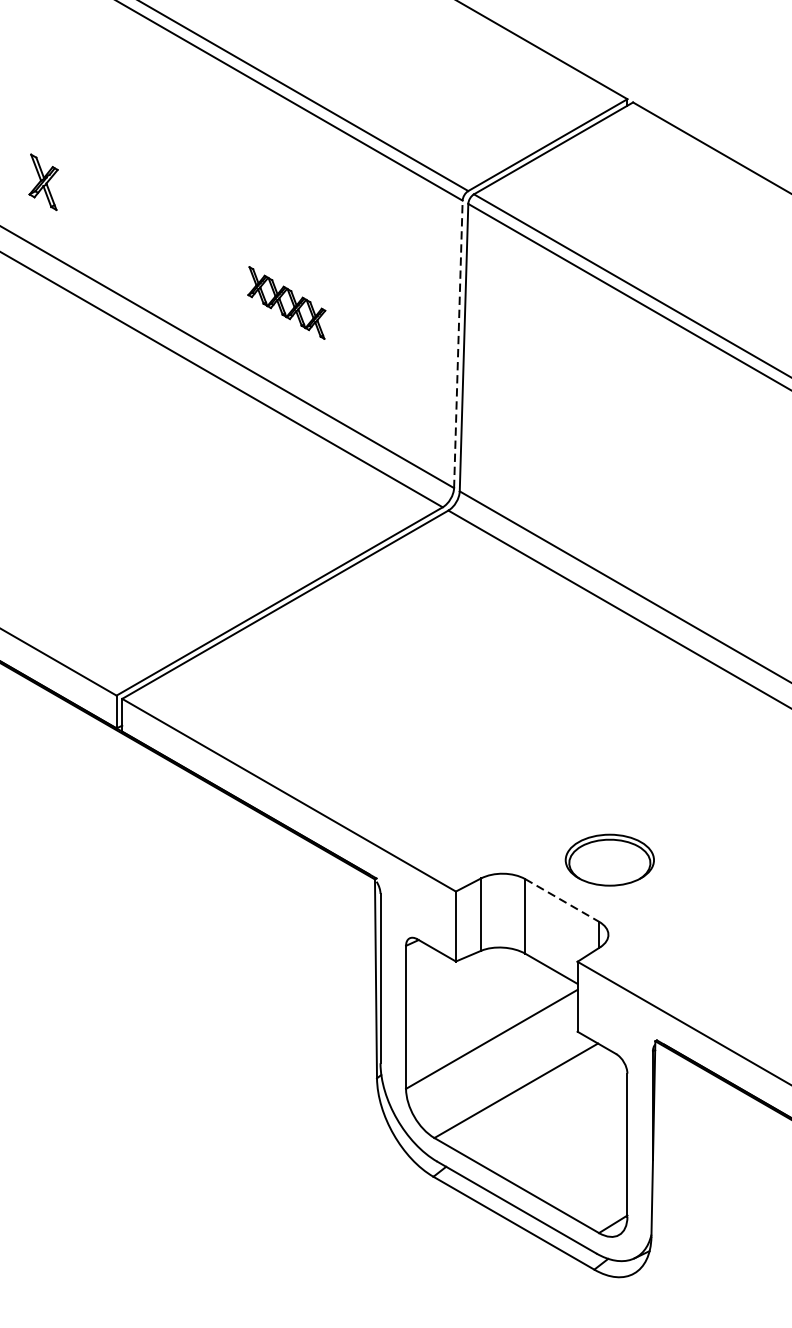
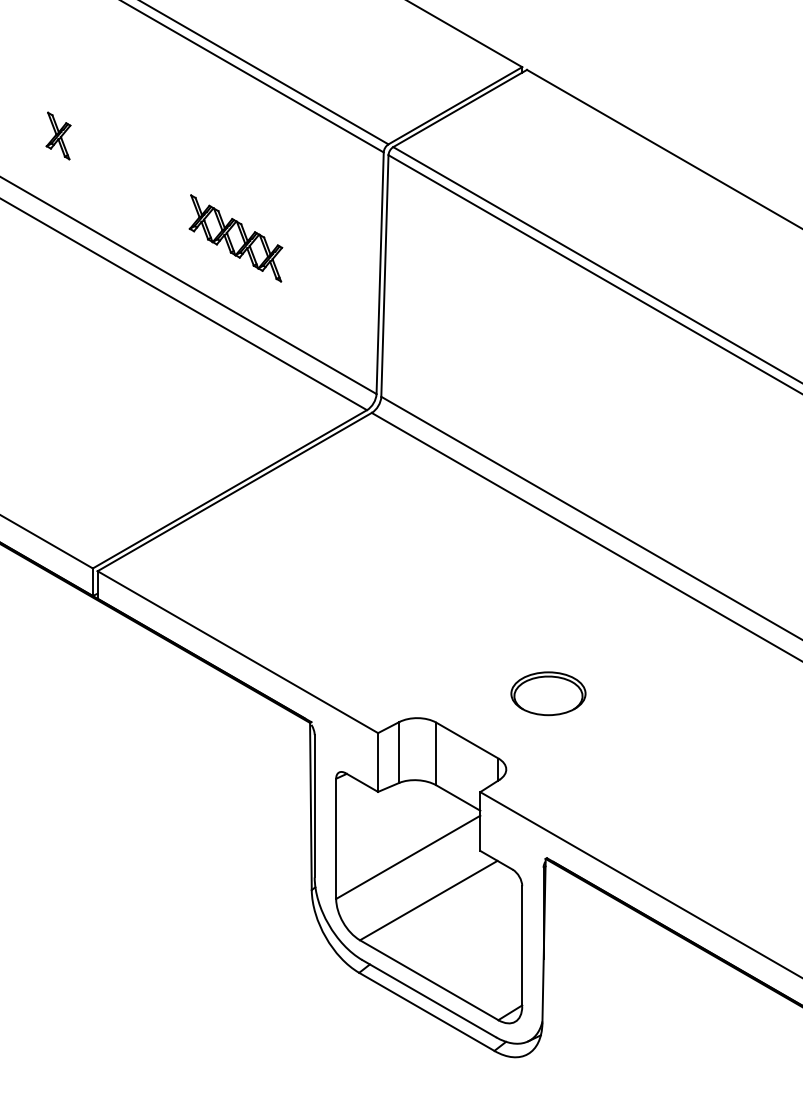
part: (43, 181) -> (58, 135), moved
part: (286, 303) -> (235, 238), size x1.43
line: (458, 344) -> (380, 273), dashed -> solid
part: (609, 859) -> (548, 693), moved
line: (562, 900) -> (467, 740), dashed -> solid

